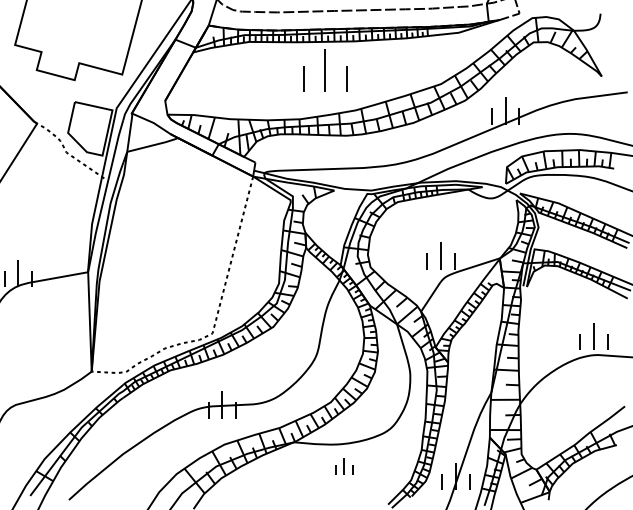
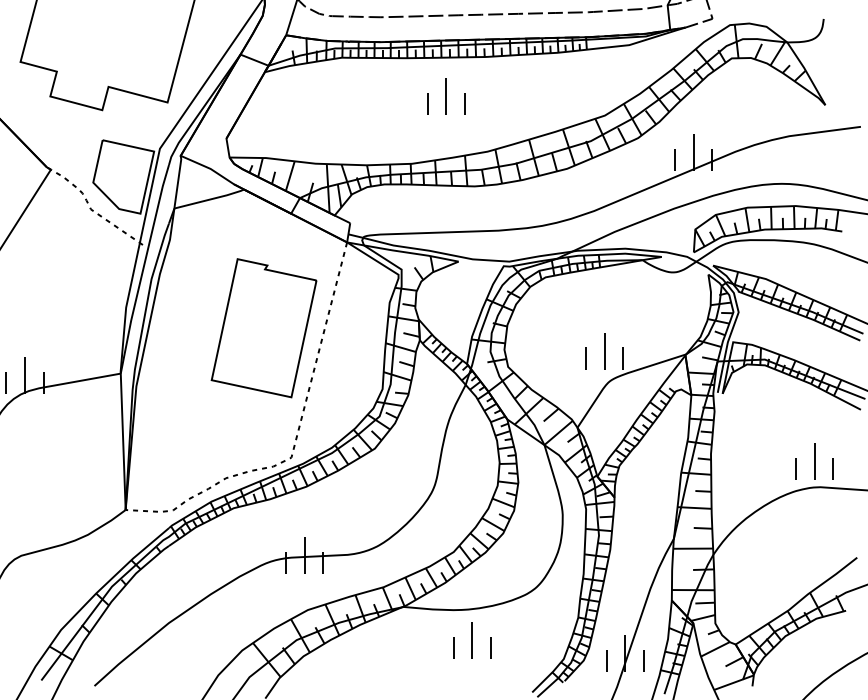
part: (325, 70) -> (446, 96), size x0.62
part: (192, 239) -> (263, 328), added
part: (344, 466) -> (472, 640), size x1.67

